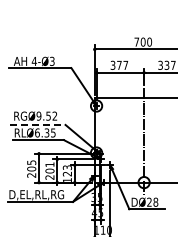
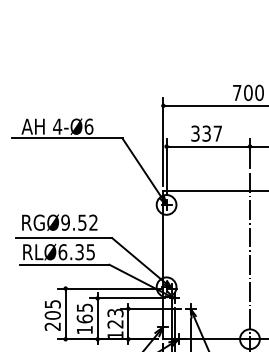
text: (51, 60) -> (87, 125), 4-Ø3 -> 4-Ø6
text: (119, 64) -> (206, 132), 377 -> 337
line: (37, 124) -> (62, 237), dashed -> solid
text: (49, 170) -> (84, 317), 201 -> 165

